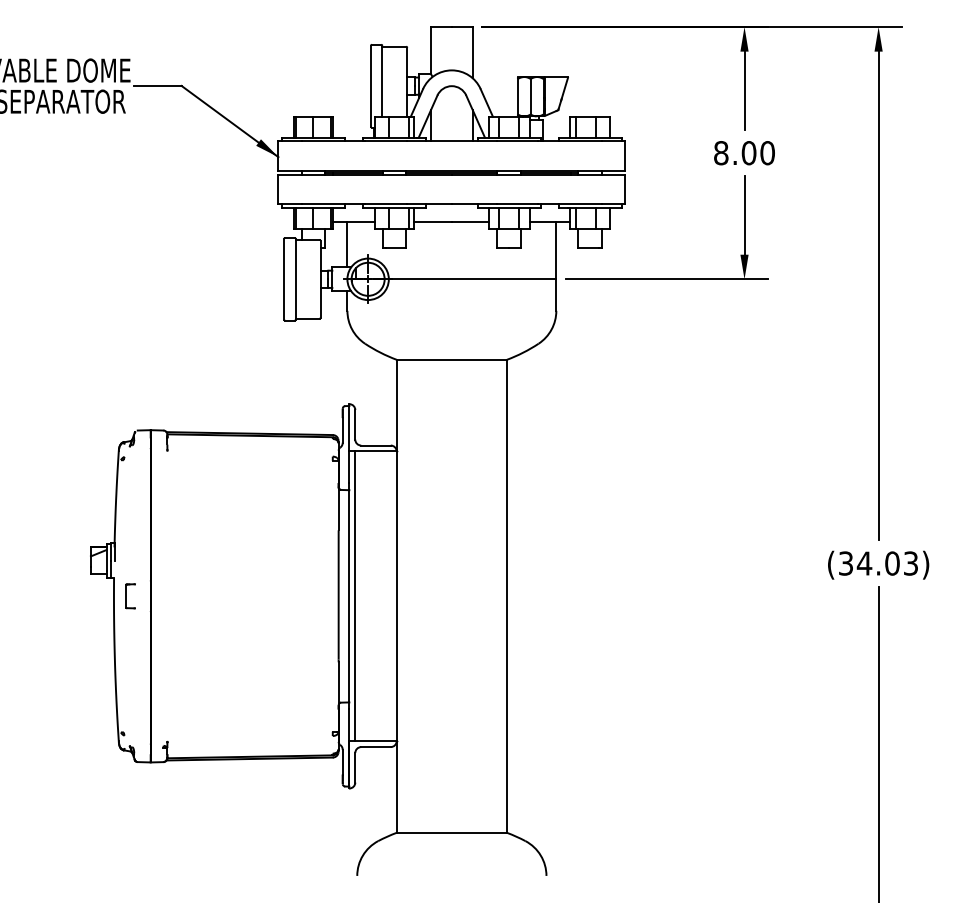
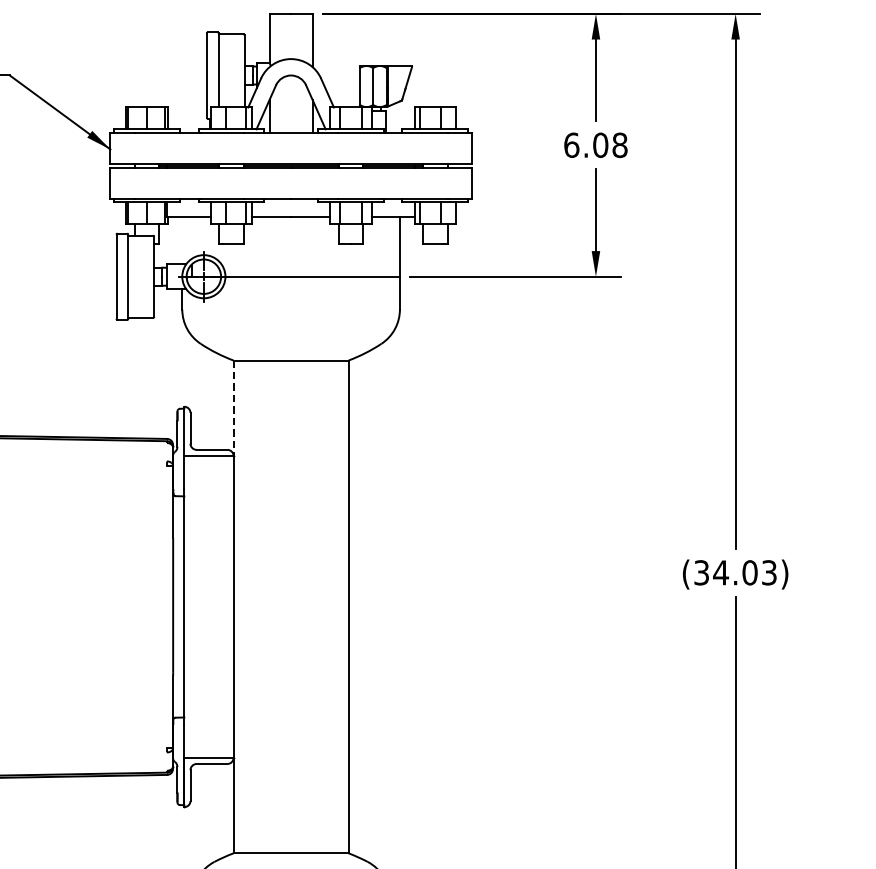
text: (744, 153) -> (595, 145), 8.00 -> 6.08
line: (347, 244) -> (182, 240), removed
line: (396, 405) -> (233, 408), solid -> dashed
line: (355, 596) -> (190, 607), removed

